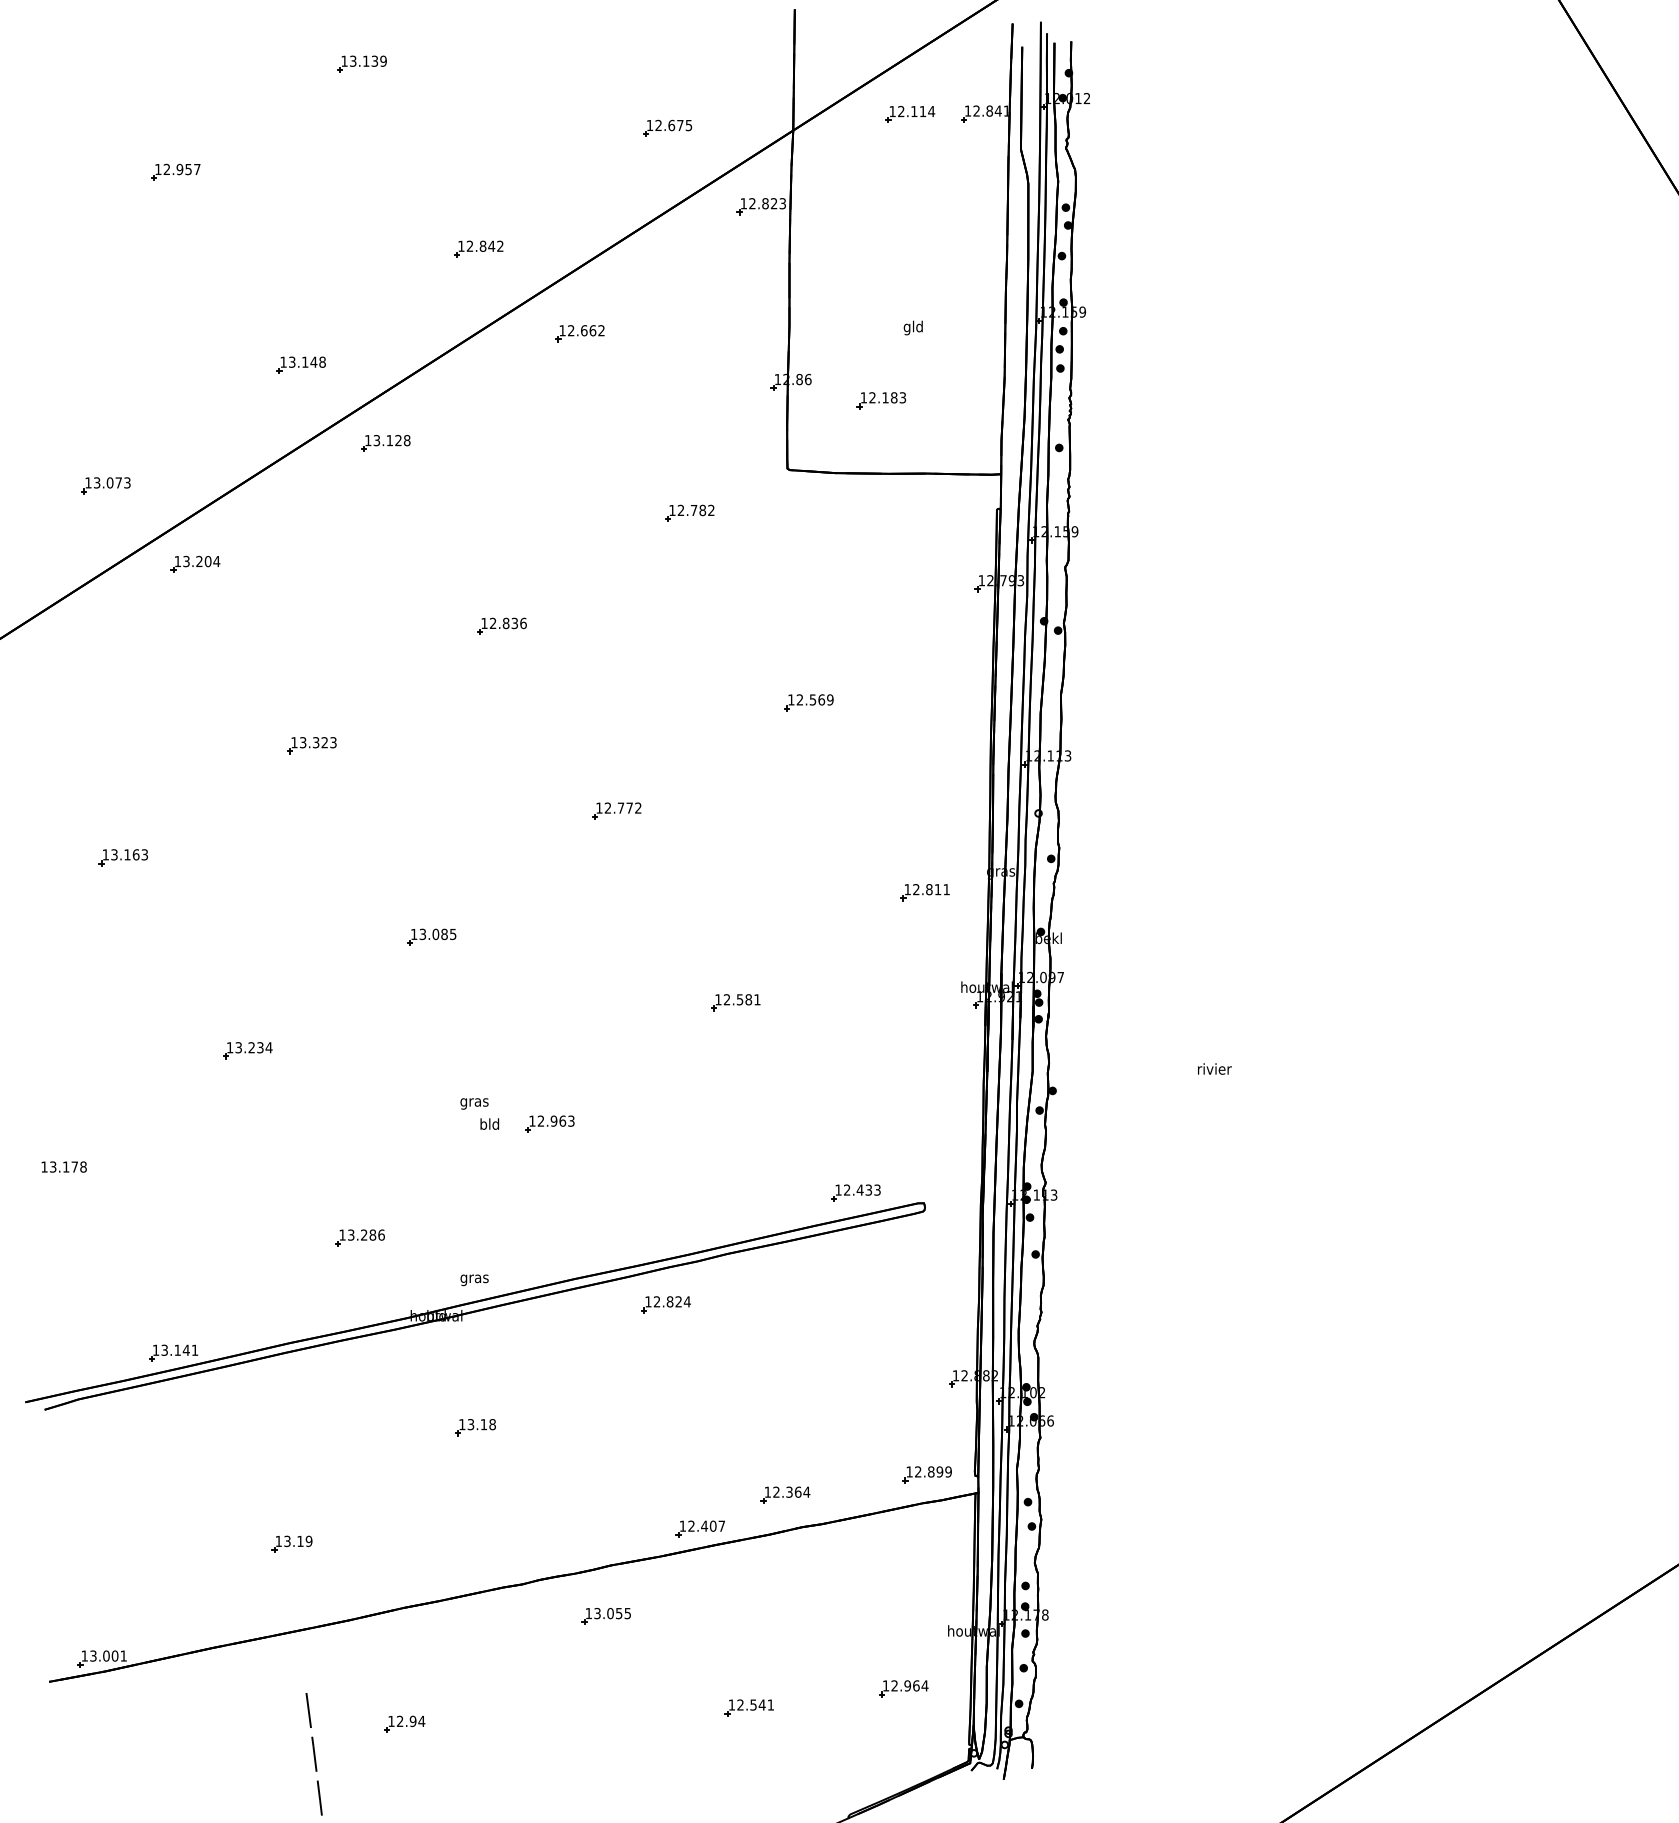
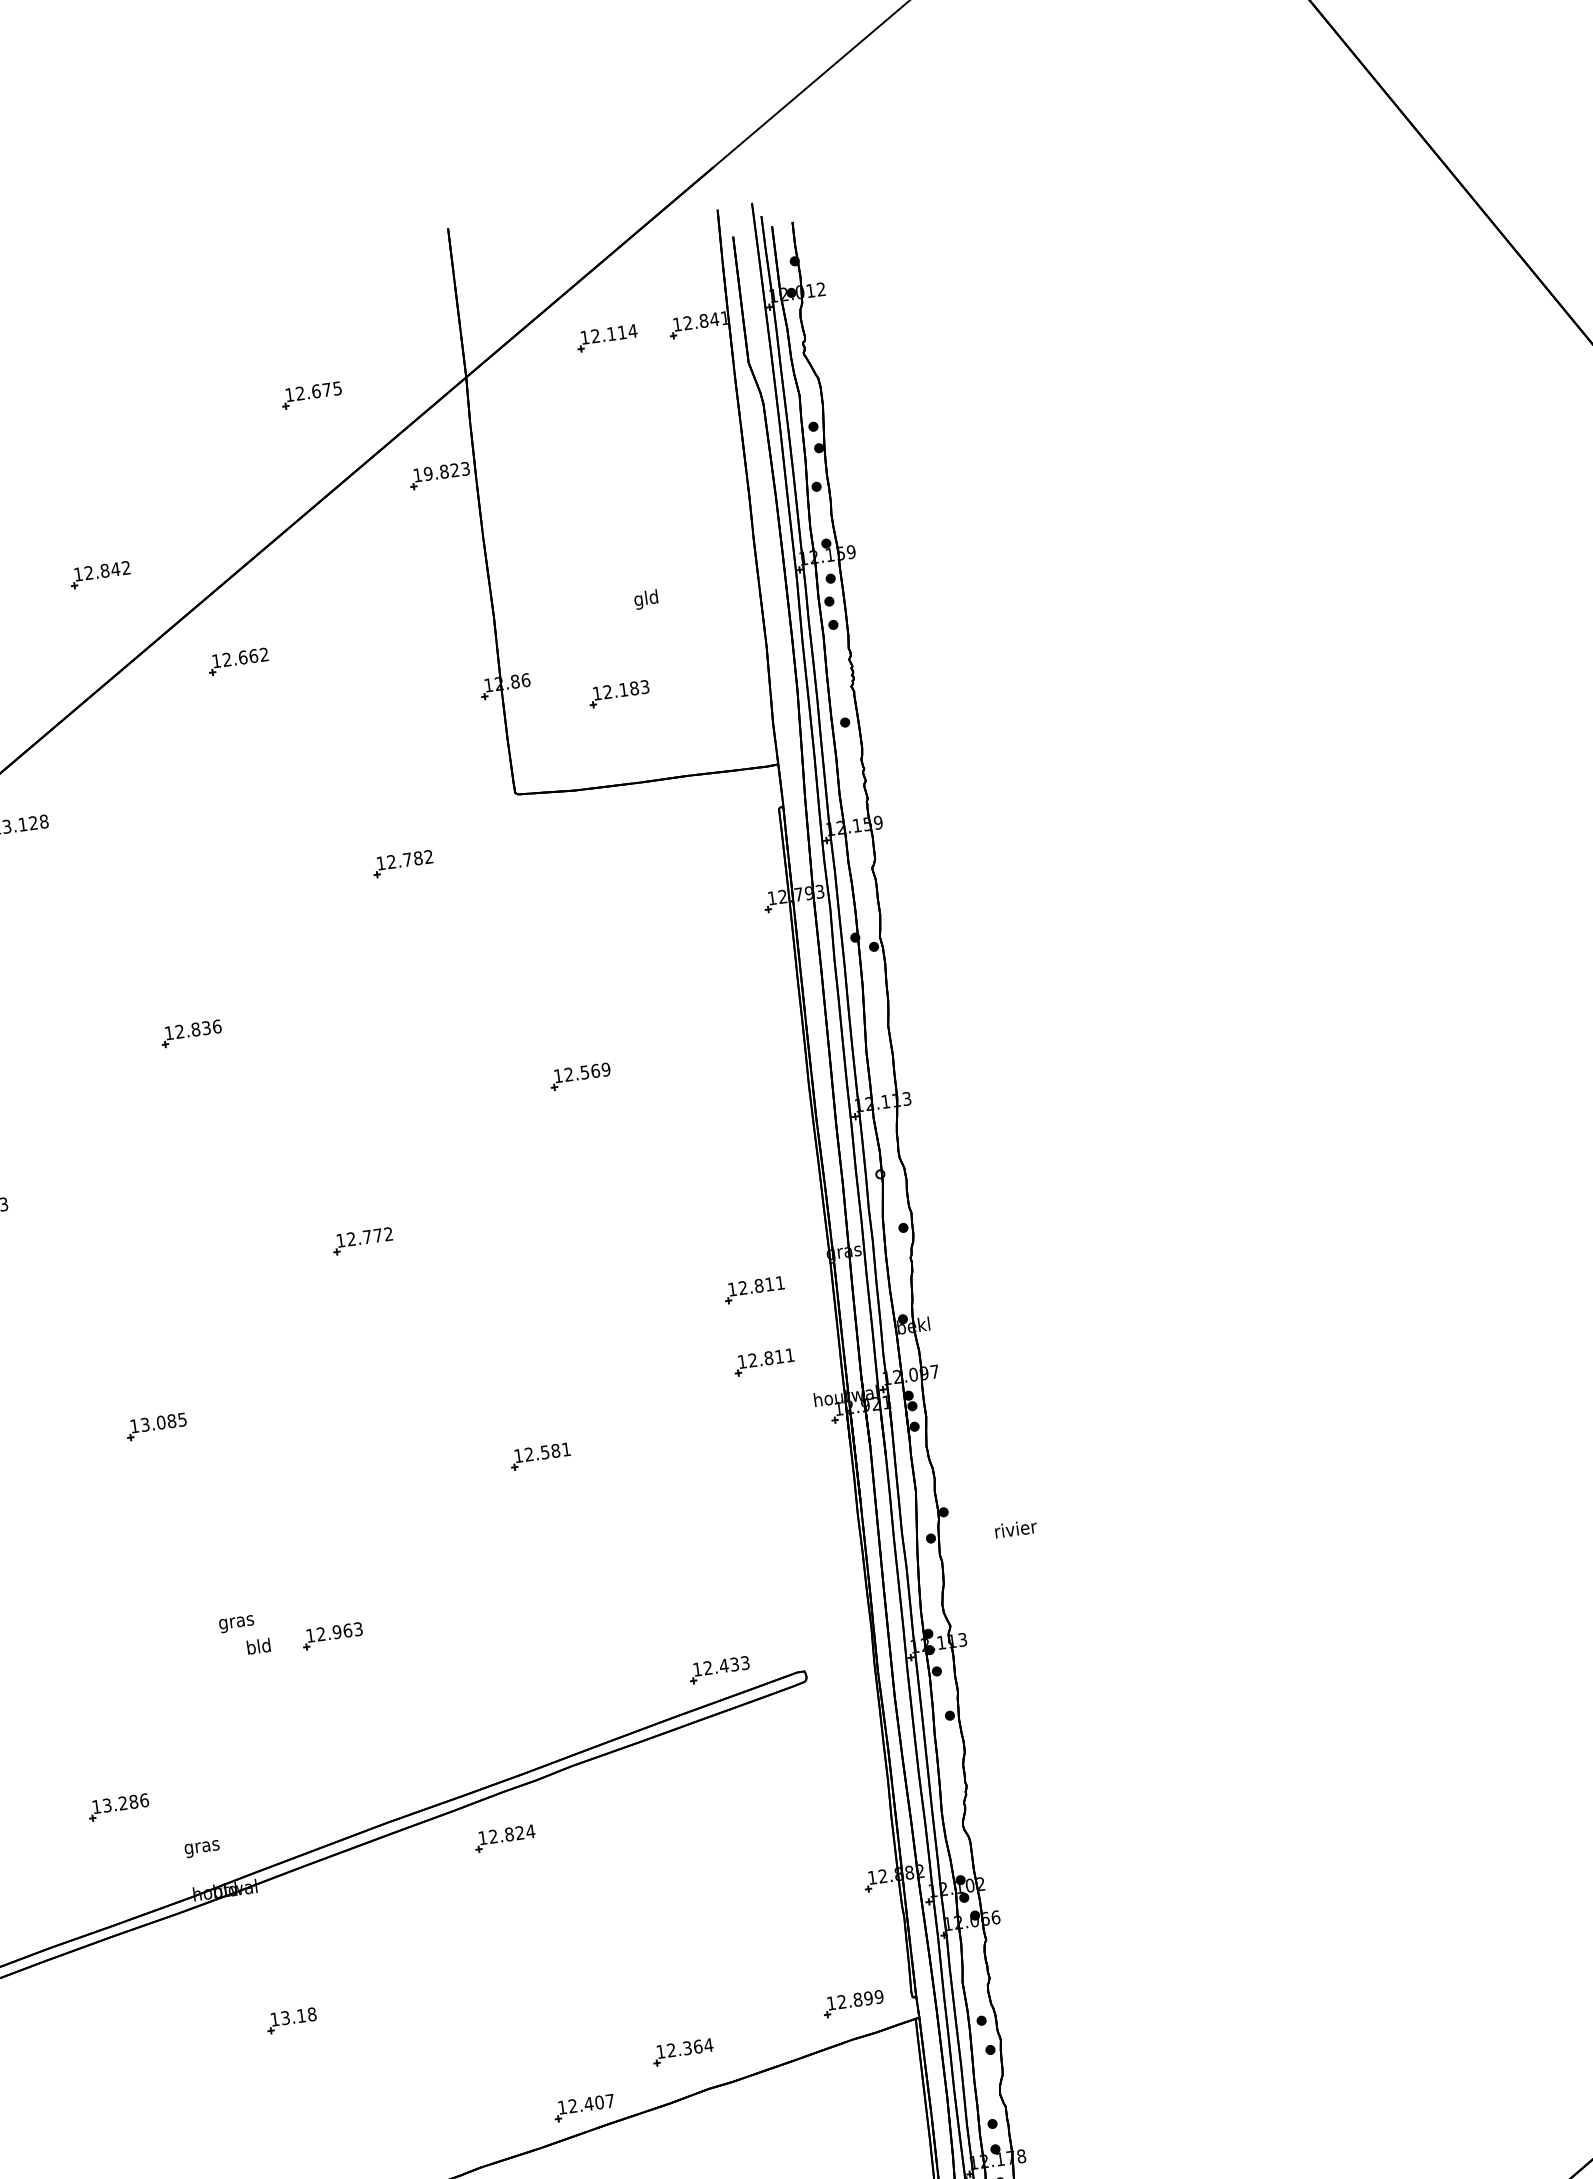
text: (752, 203) -> (428, 473), 12.823 -> 19.823
part: (924, 951) -> (763, 1362), added
text: (1214, 1068) -> (1015, 1528), moved
text: (474, 1280) -> (202, 1849), moved

